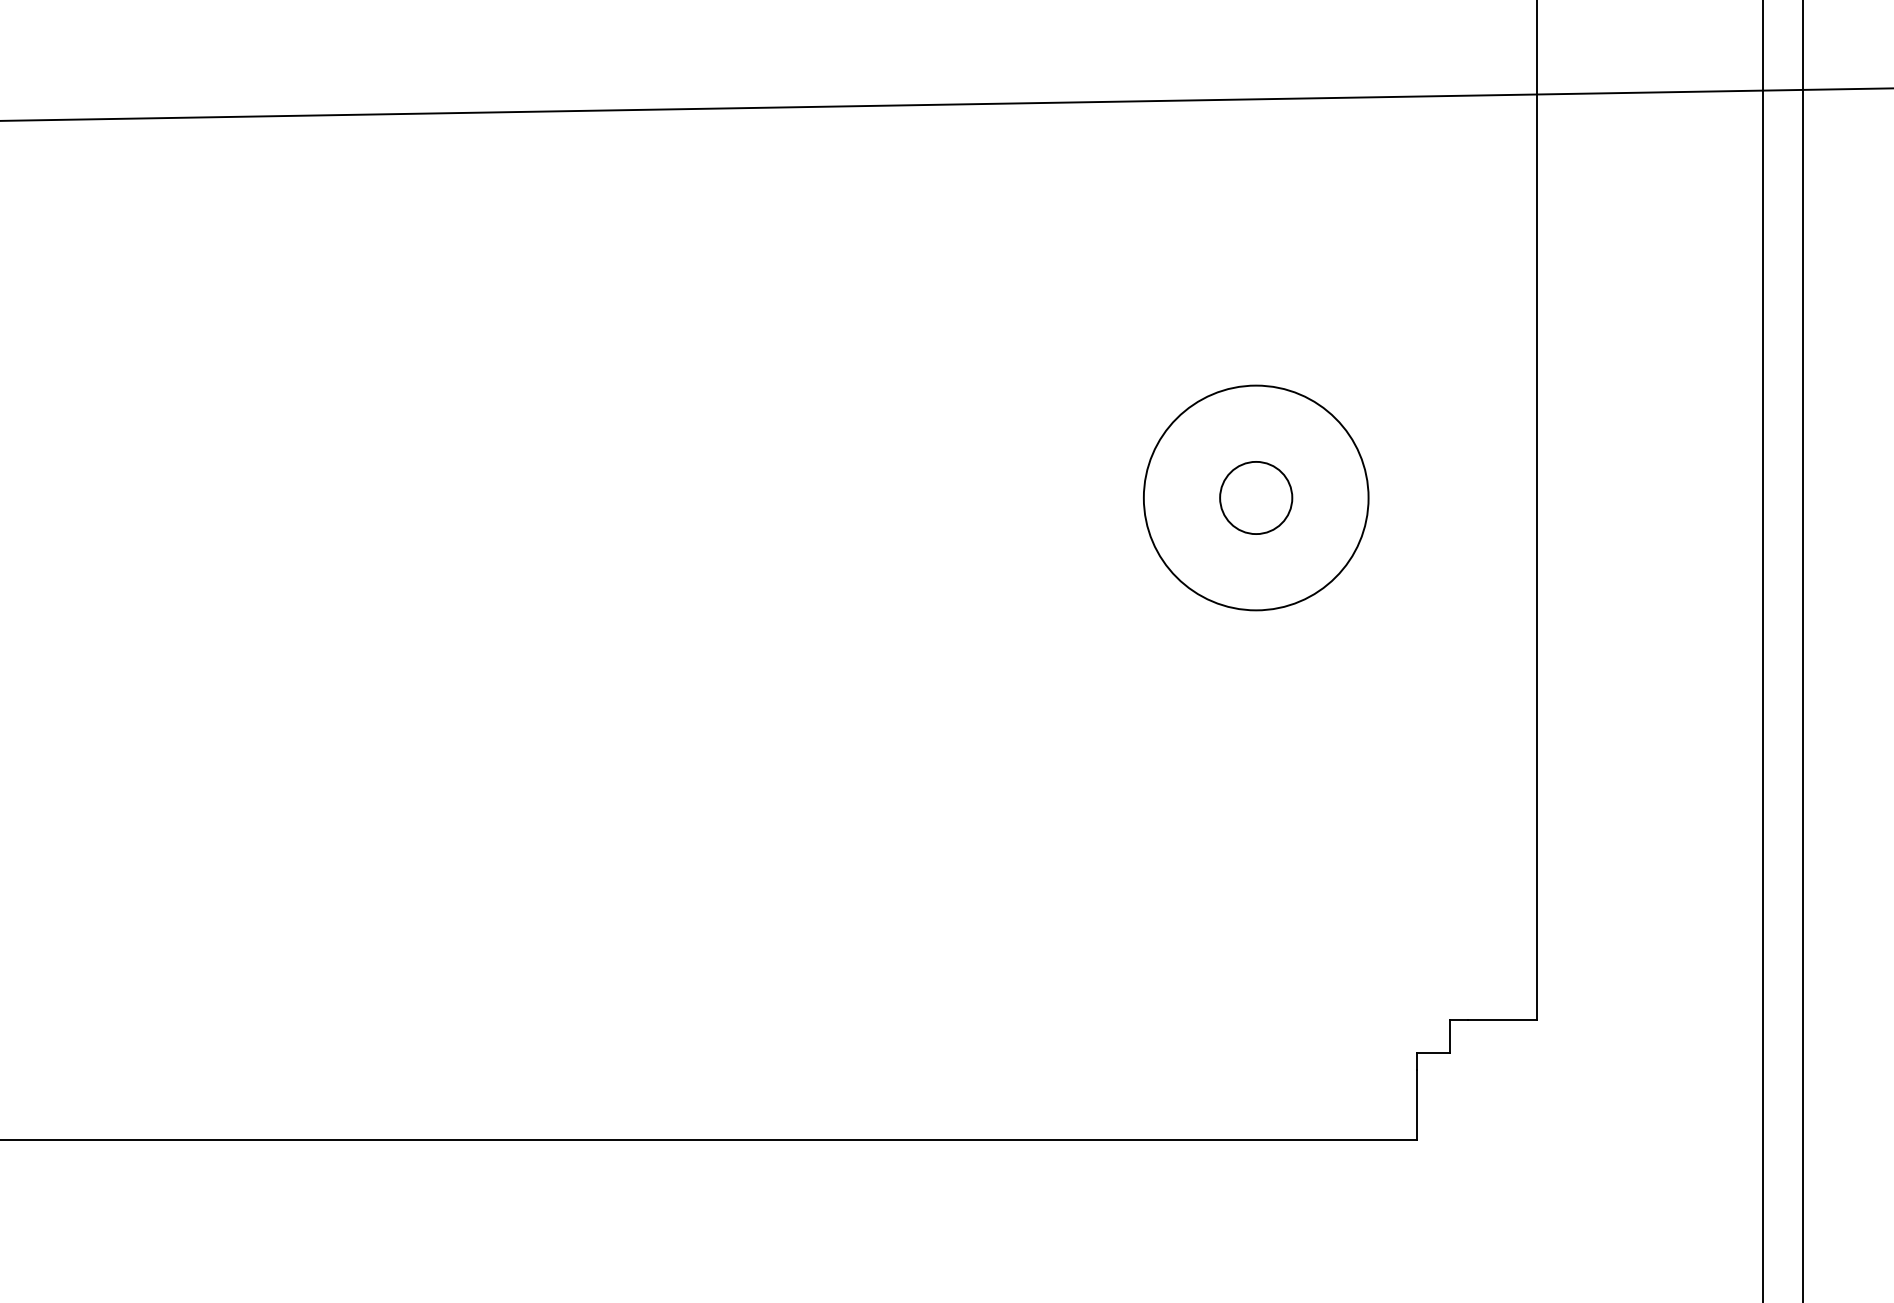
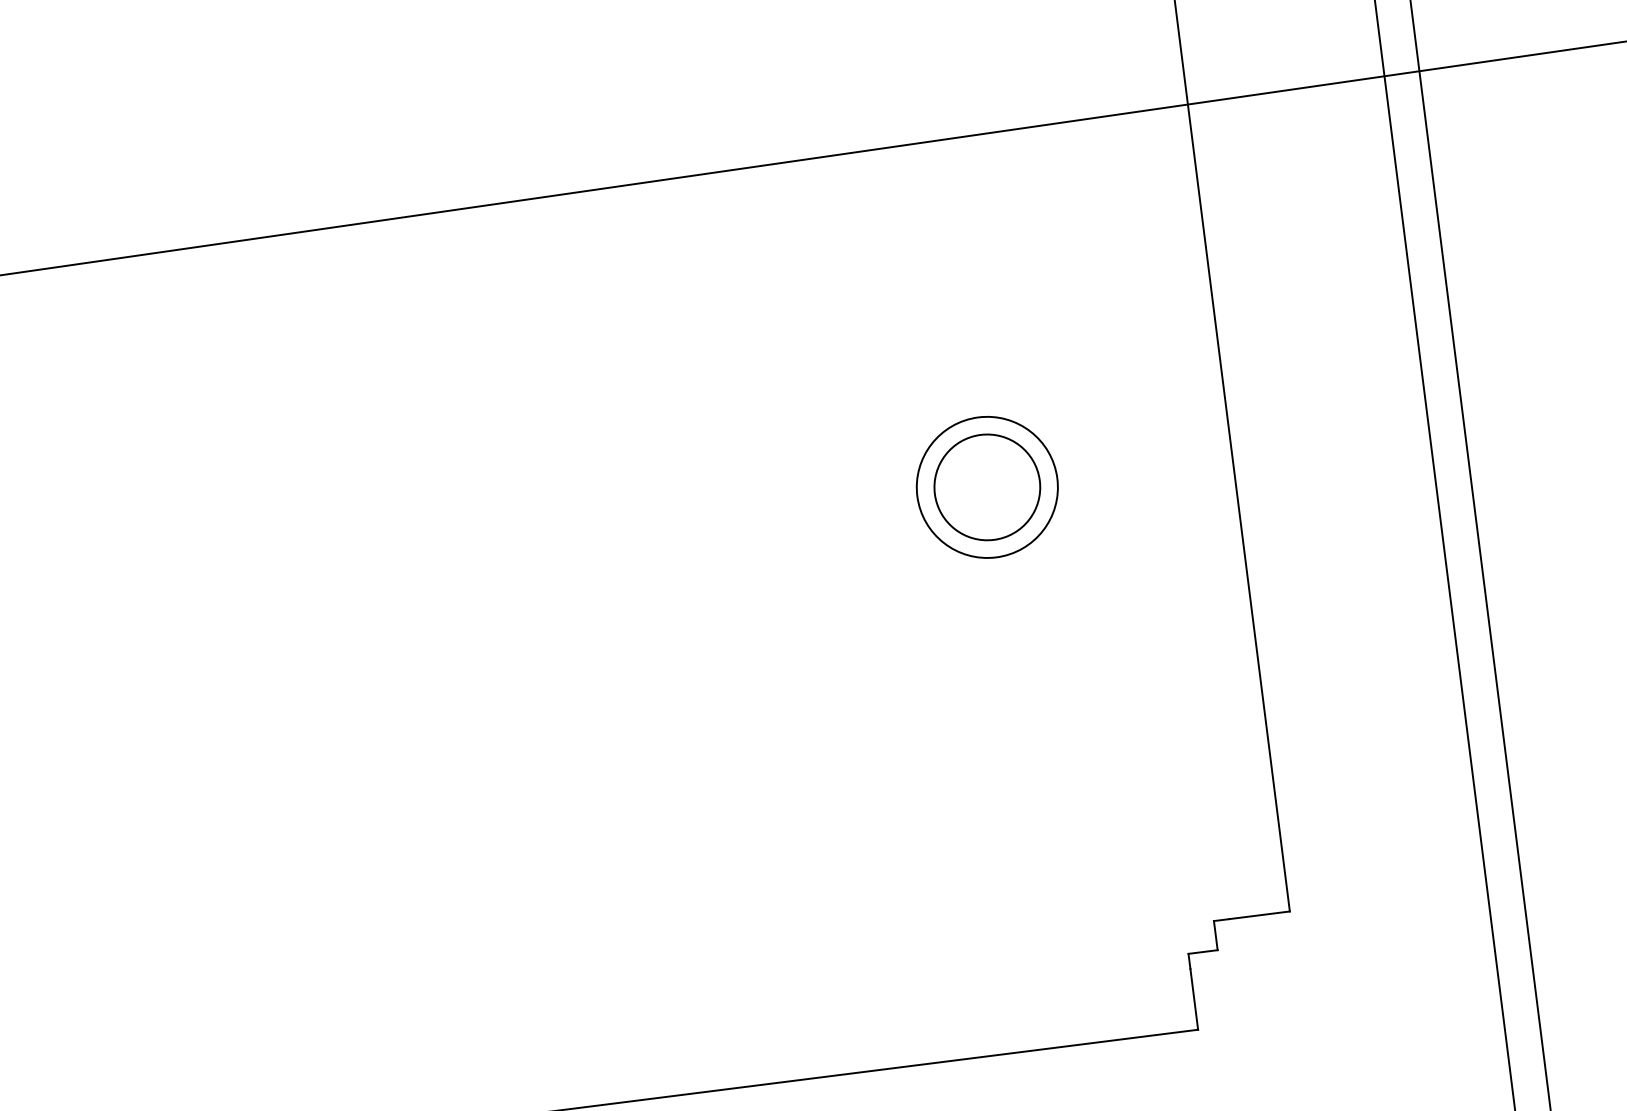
circle: (1255, 497) -> (986, 487), size x0.71
circle: (1256, 497) -> (987, 486), size x1.67

